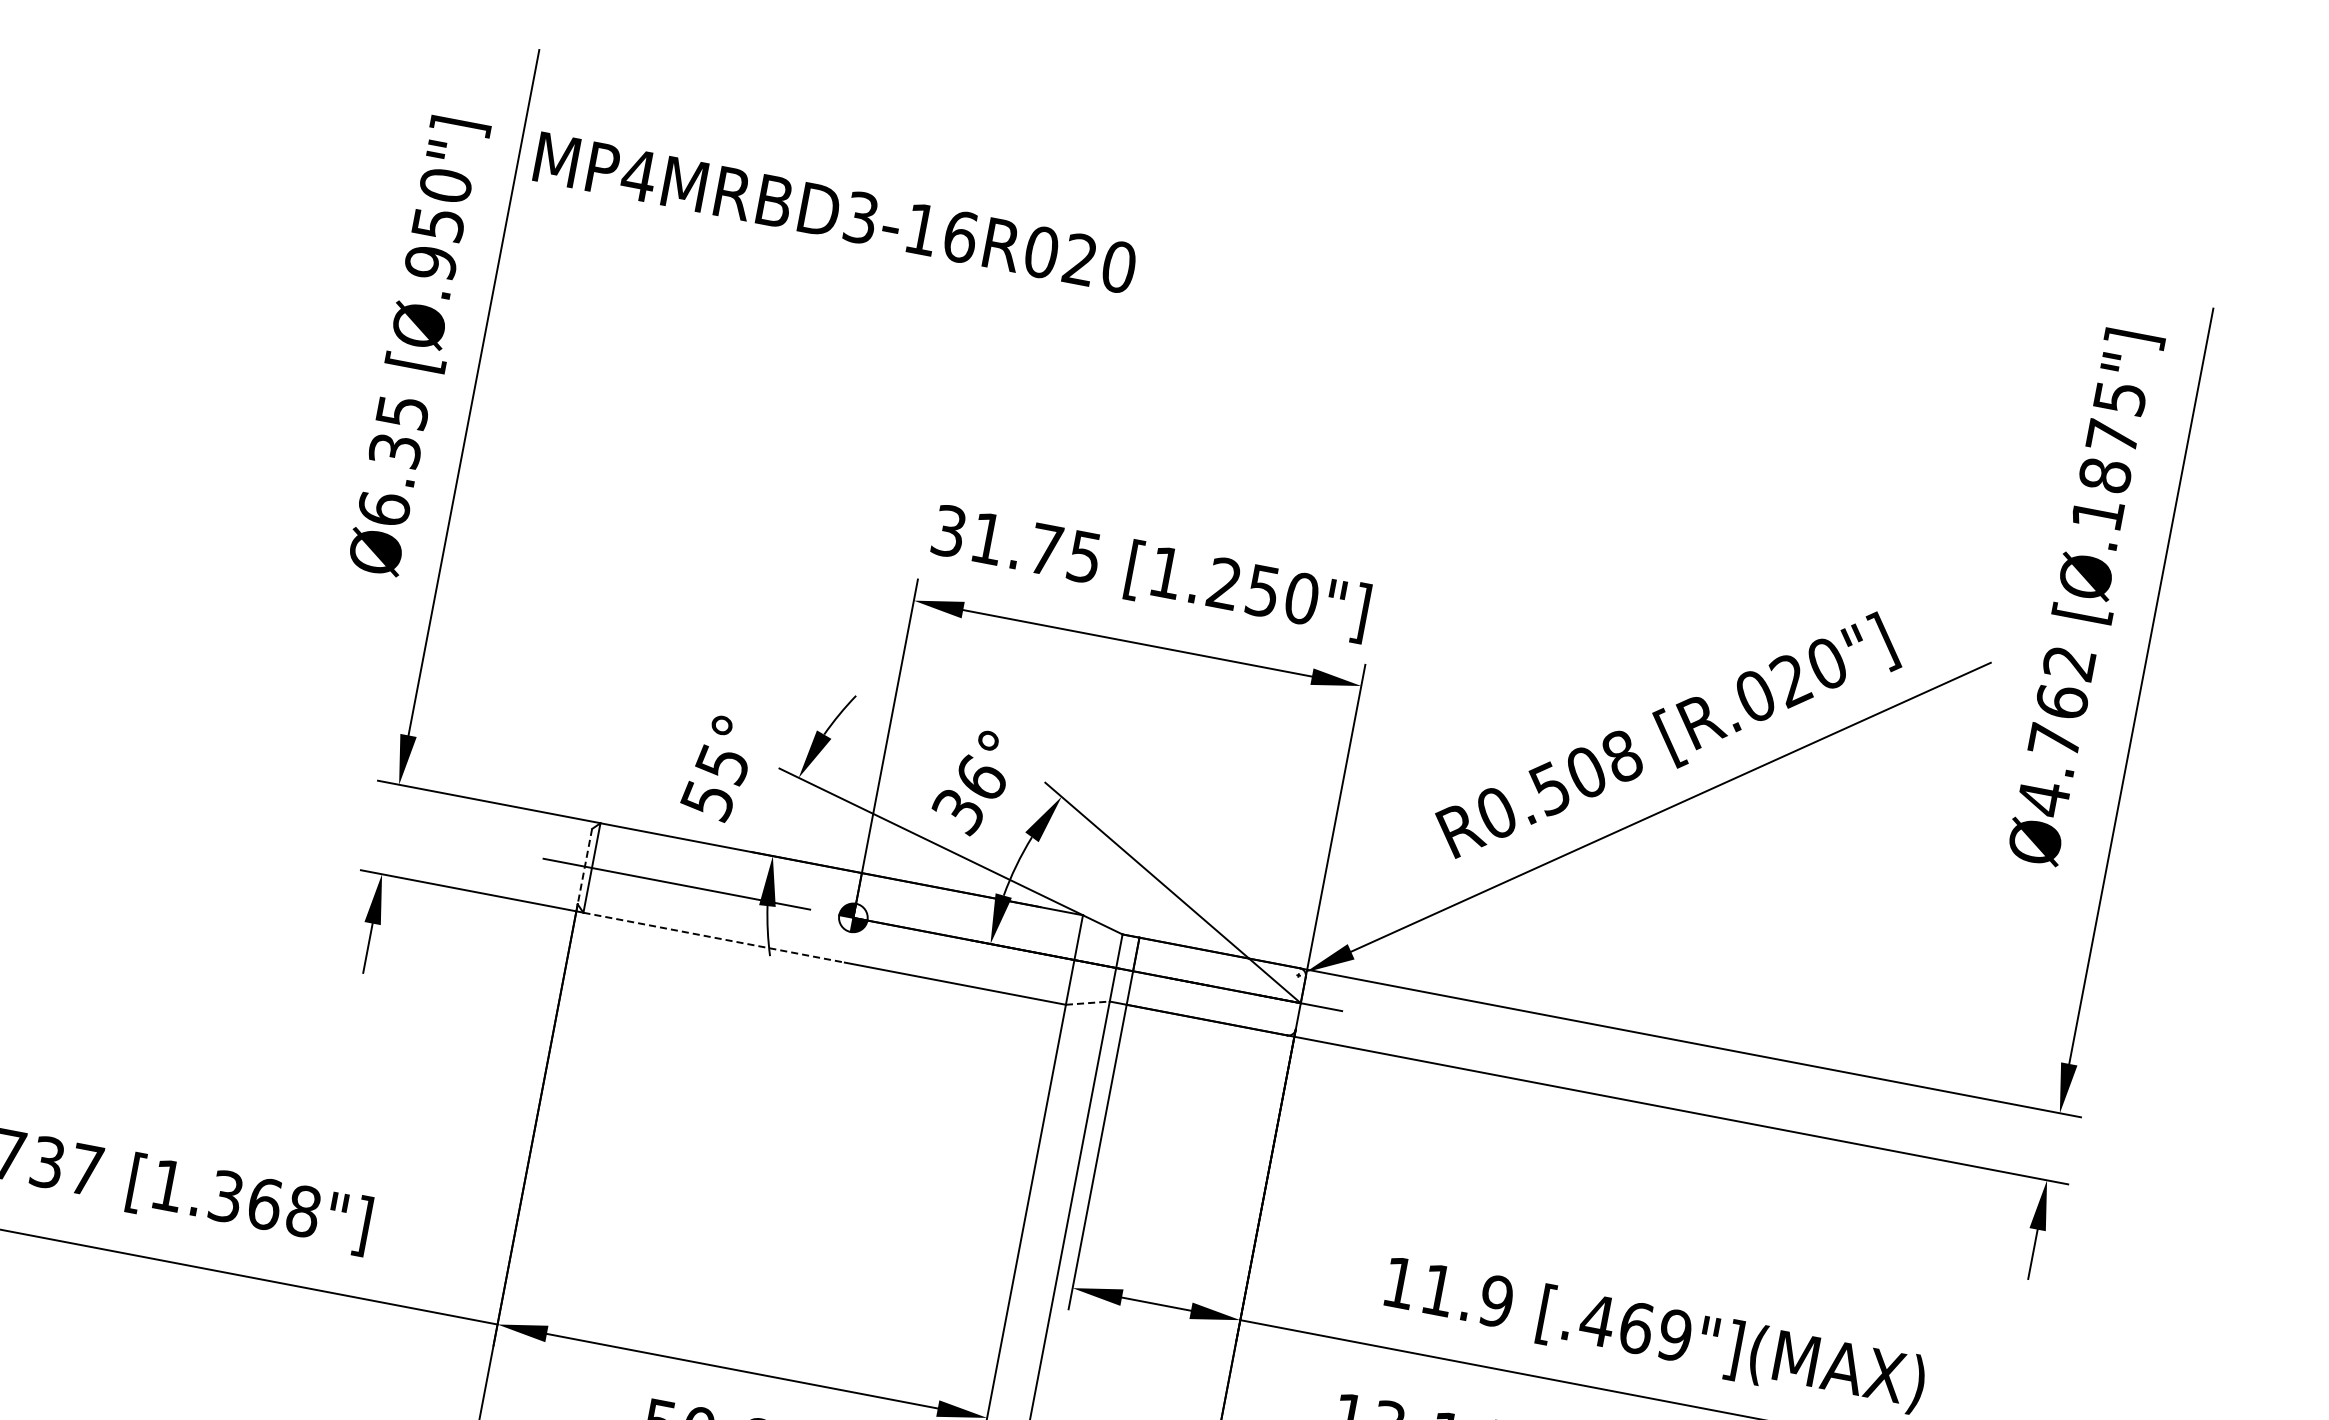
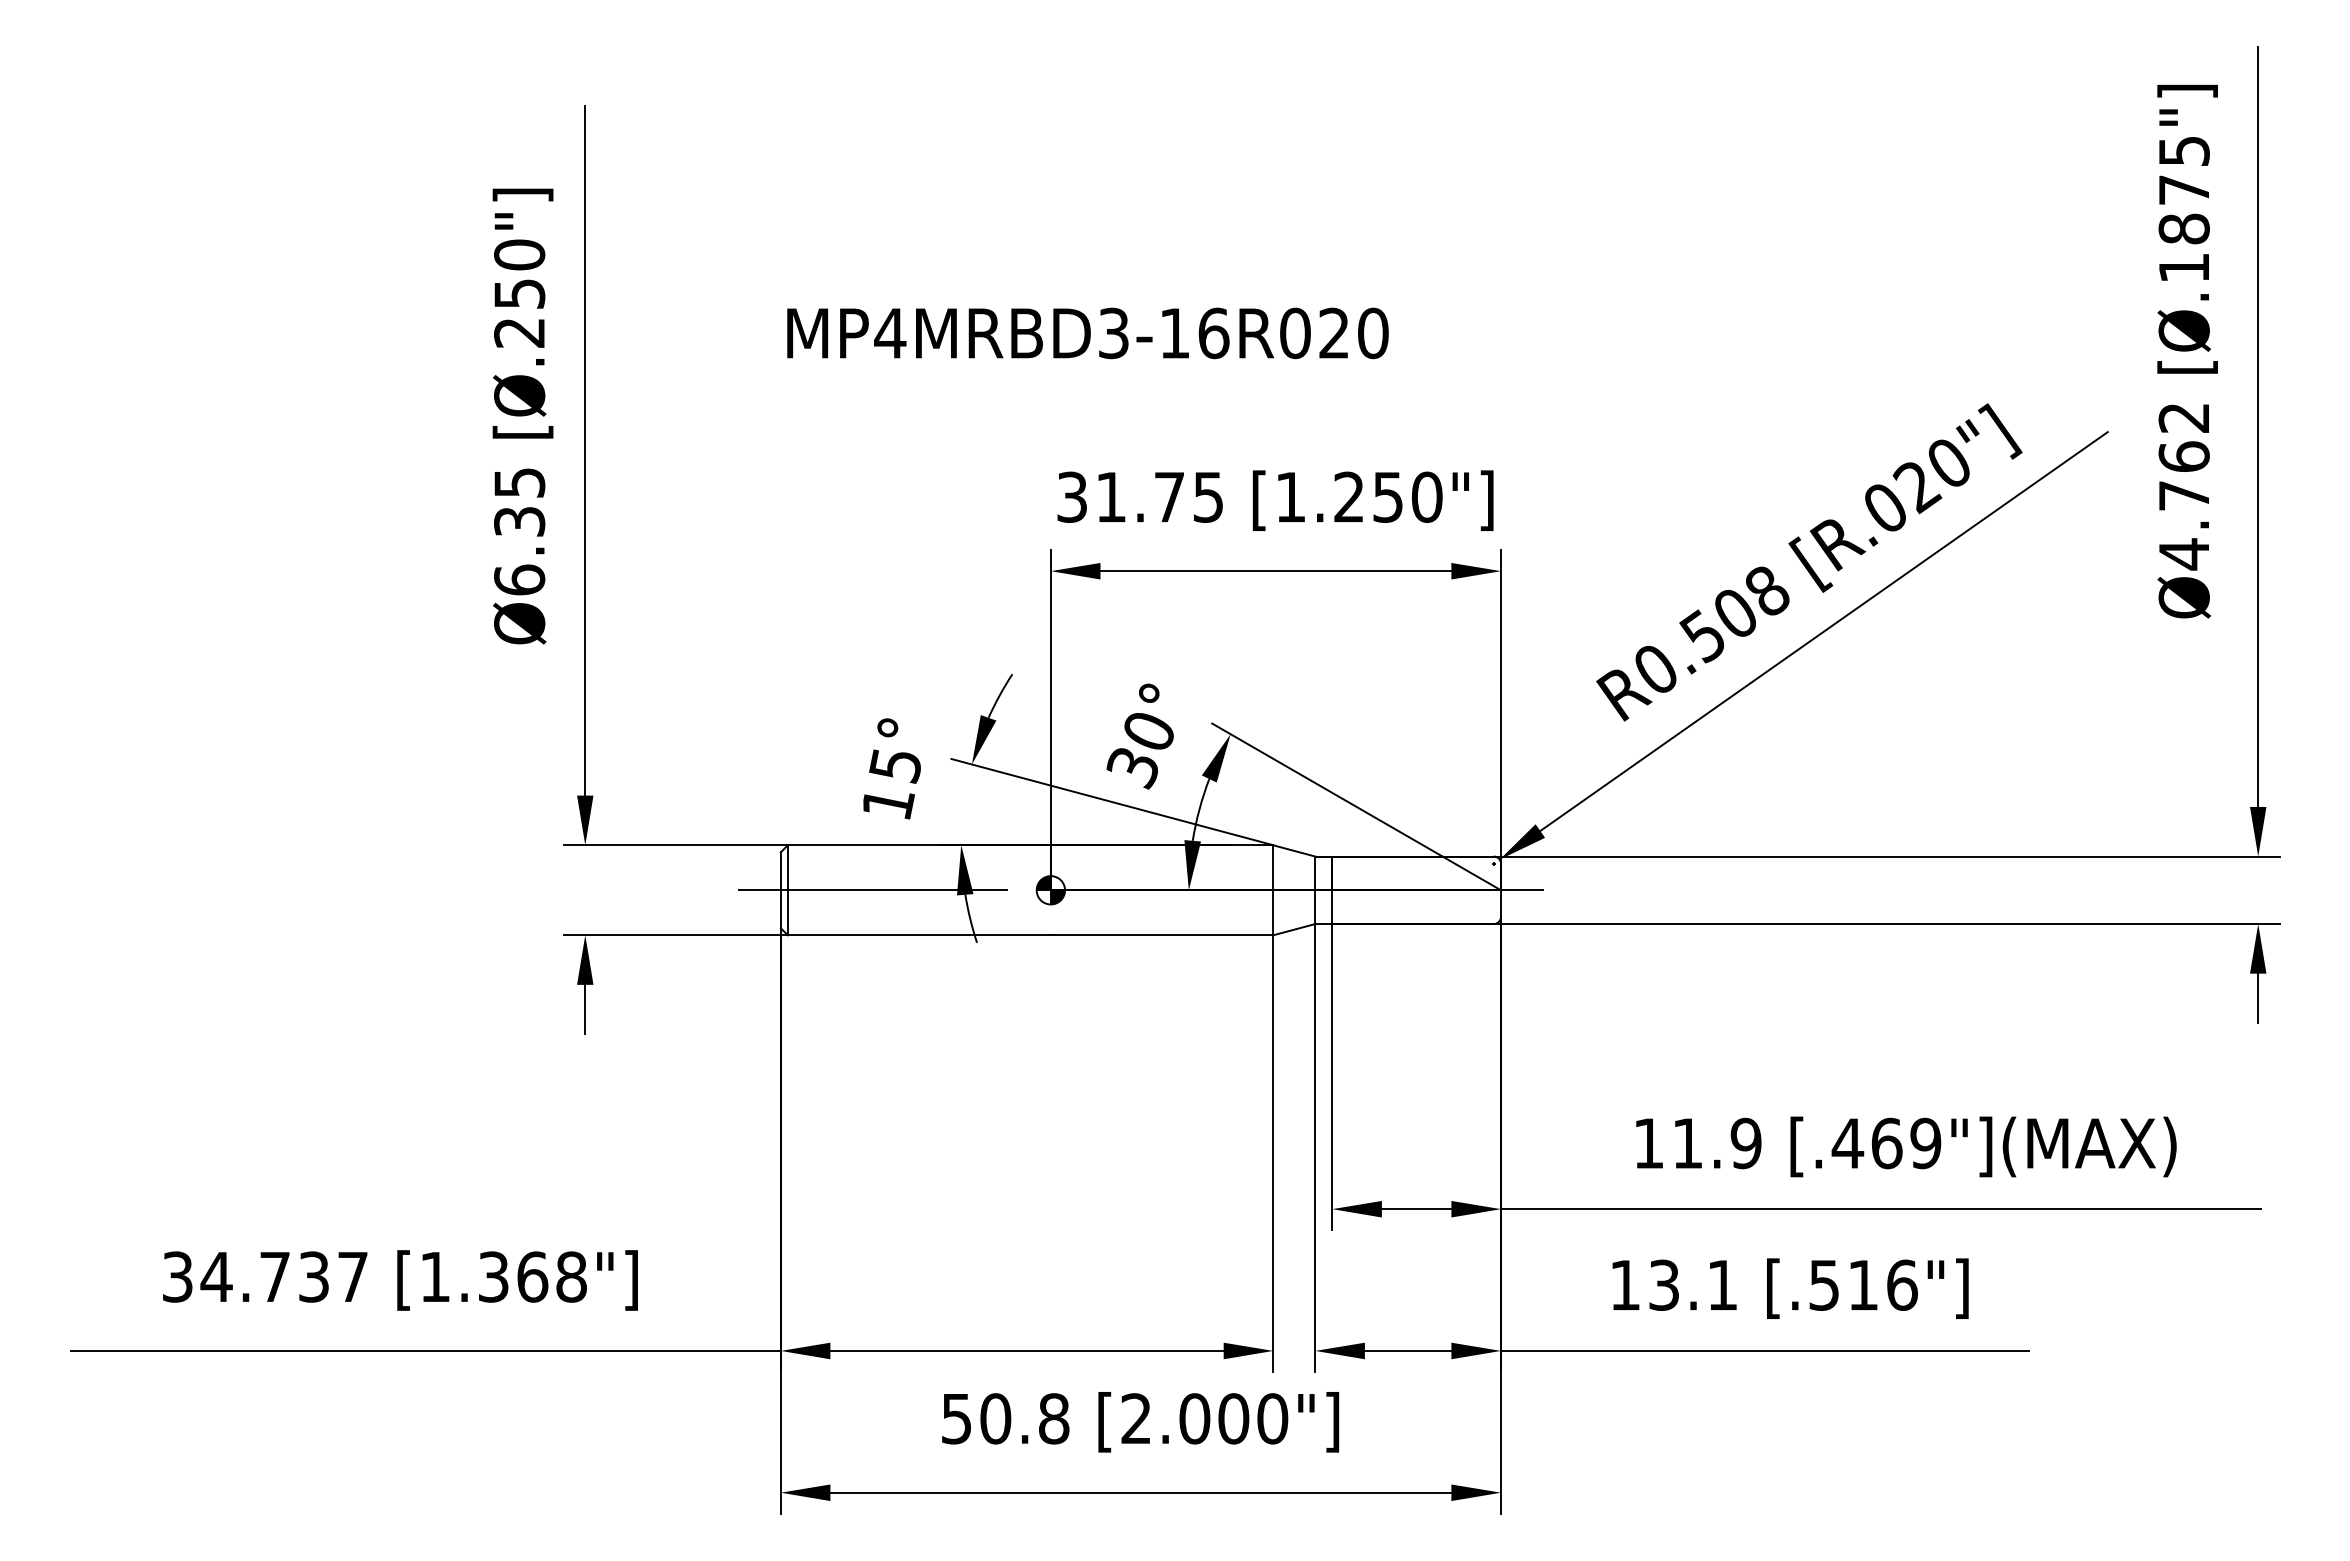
text: (834, 213) -> (1087, 333), moved
text: (430, 262) -> (519, 332), [Ø.950"] -> [Ø.250"]
text: (981, 776) -> (1149, 729), 36° -> 30°
text: (707, 801) -> (887, 804), 55° -> 15°
line: (584, 866) -> (780, 890), dashed -> solid
line: (714, 937) -> (919, 935), dashed -> solid
line: (1088, 1003) -> (1294, 929), dashed -> solid

